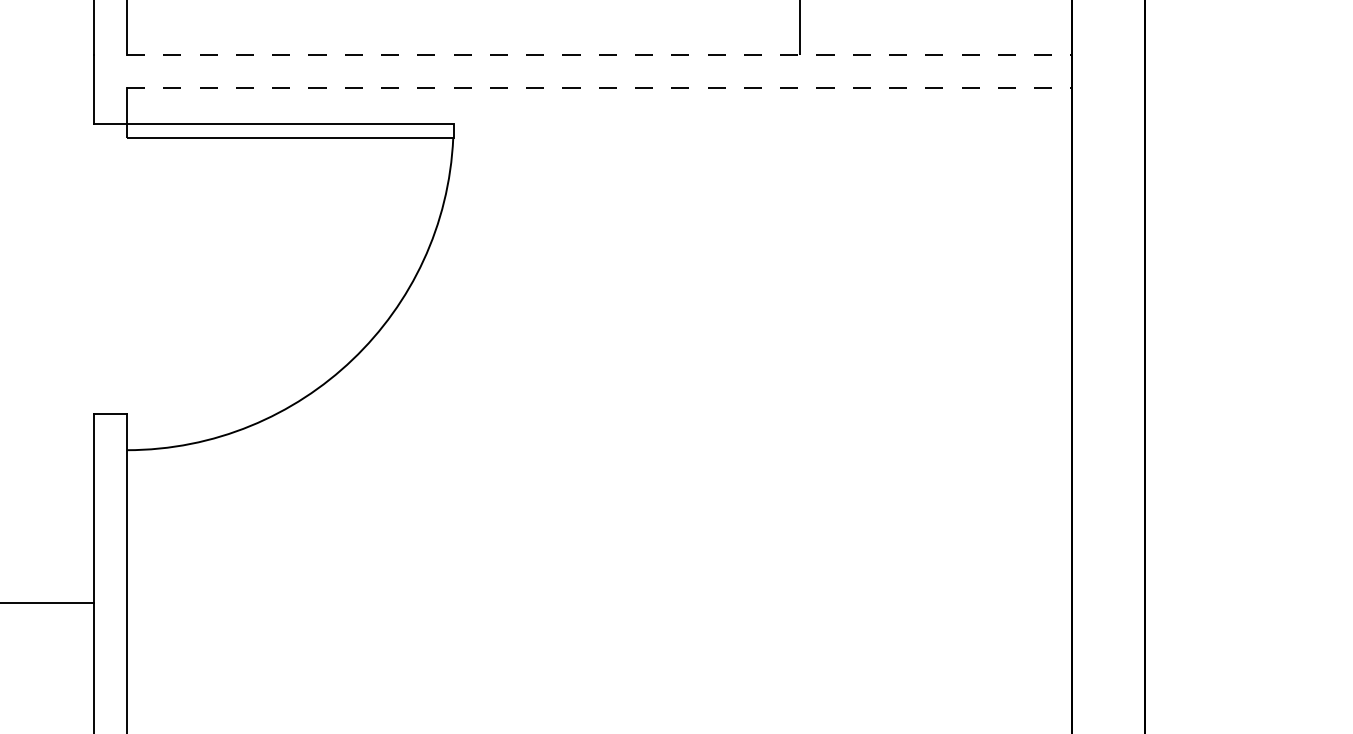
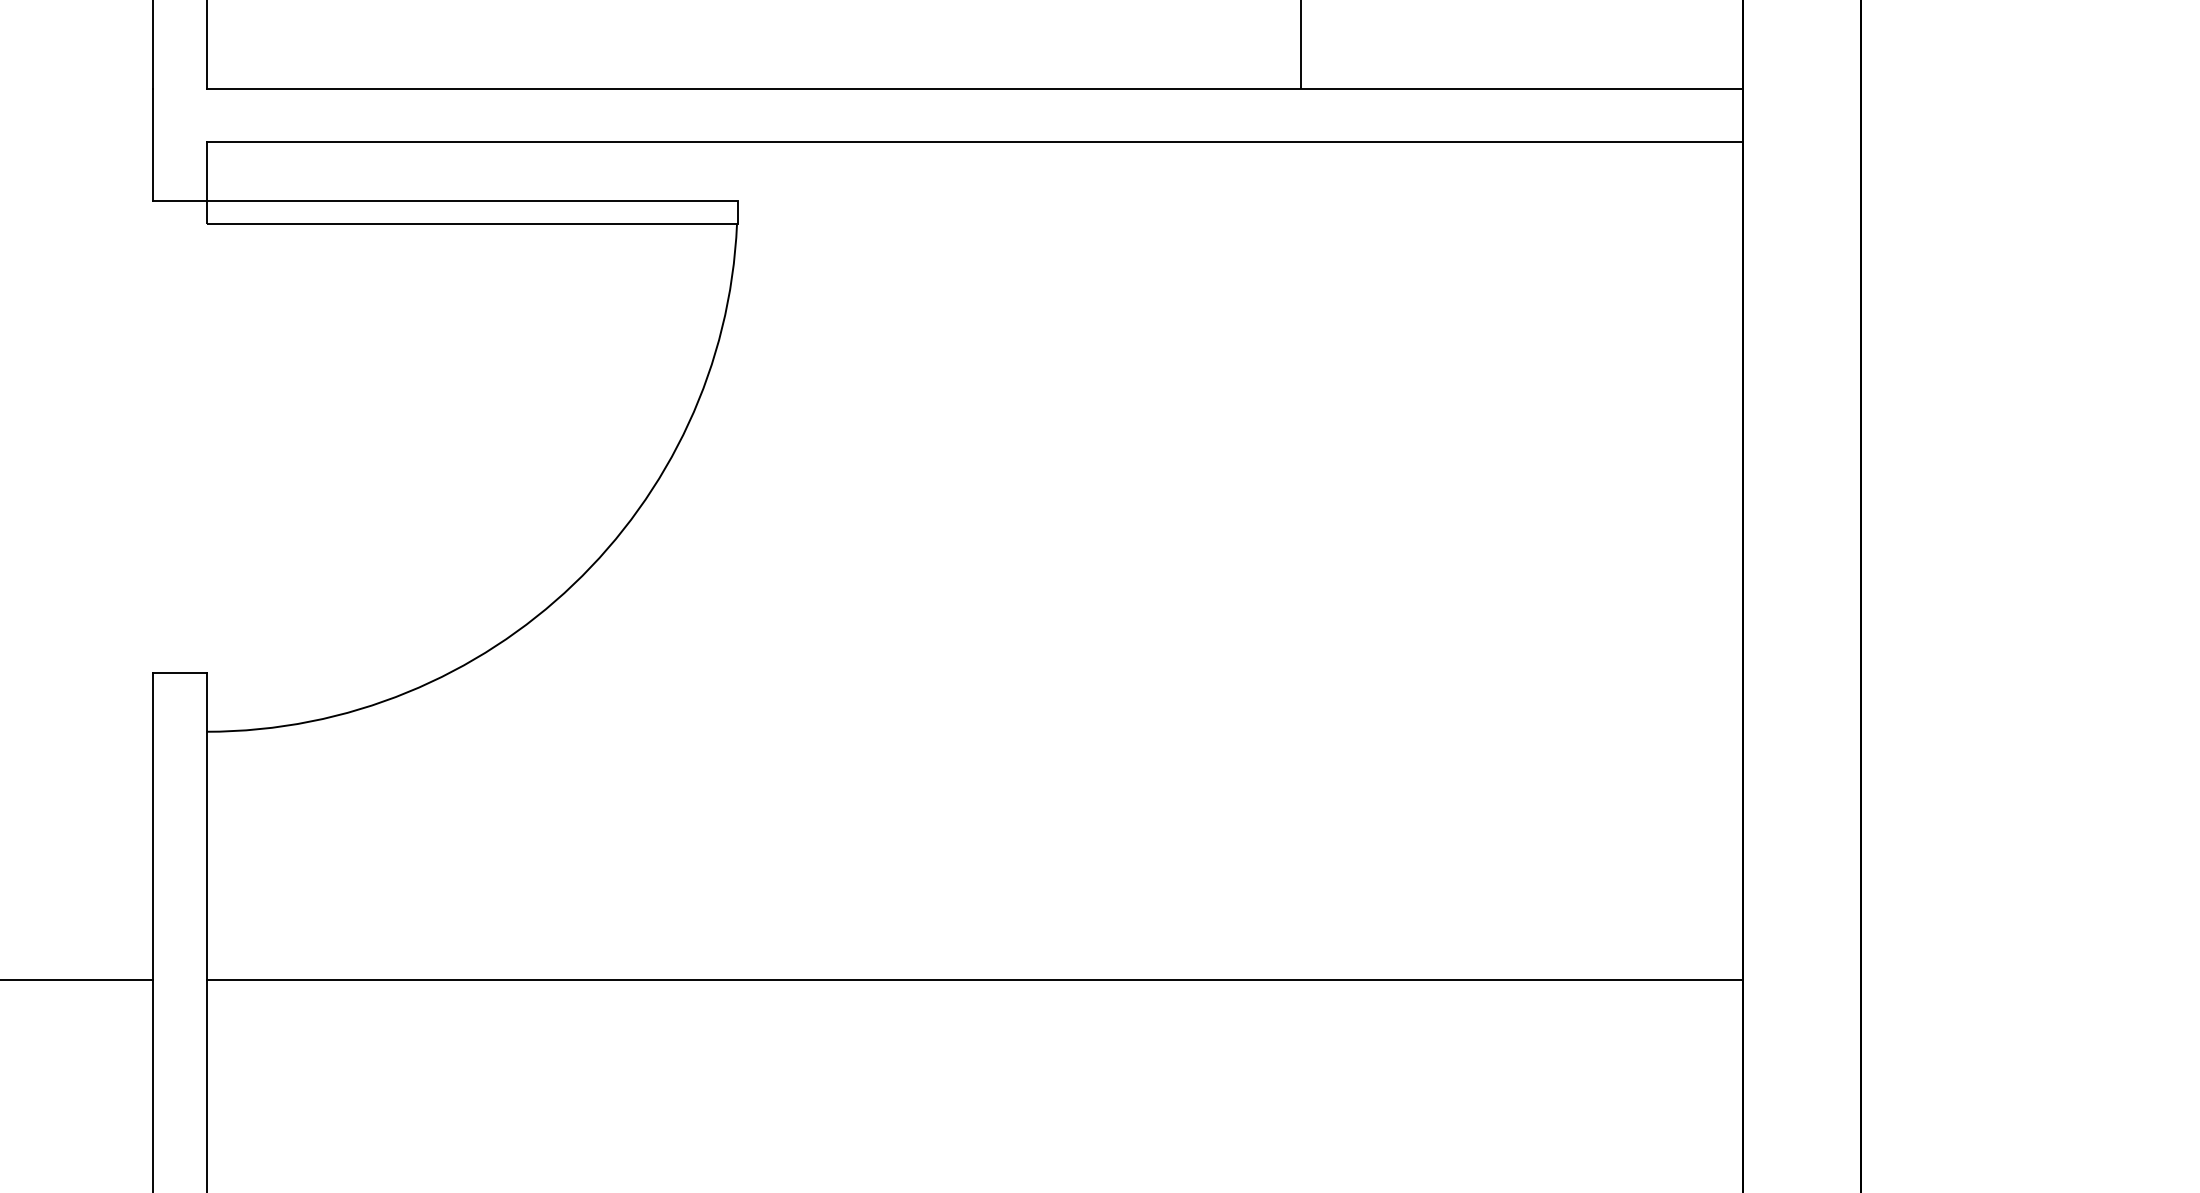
line: (599, 54) -> (974, 88), dashed -> solid
line: (599, 87) -> (974, 142), dashed -> solid
line: (599, 603) -> (974, 981), added

